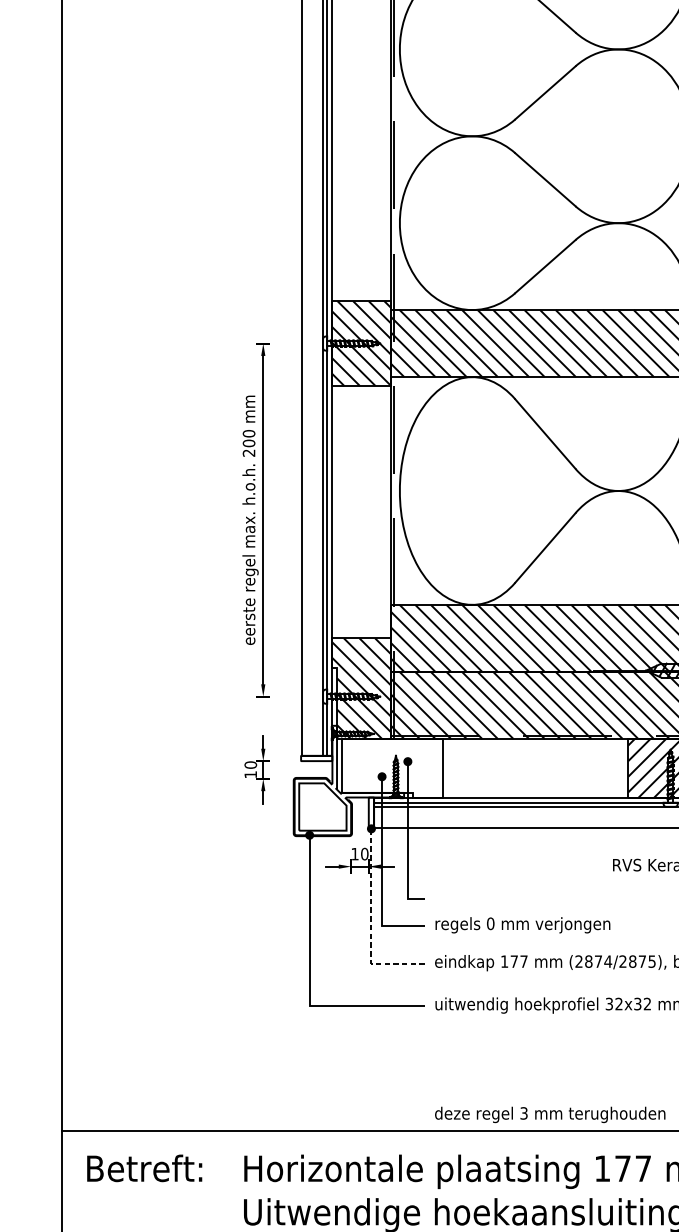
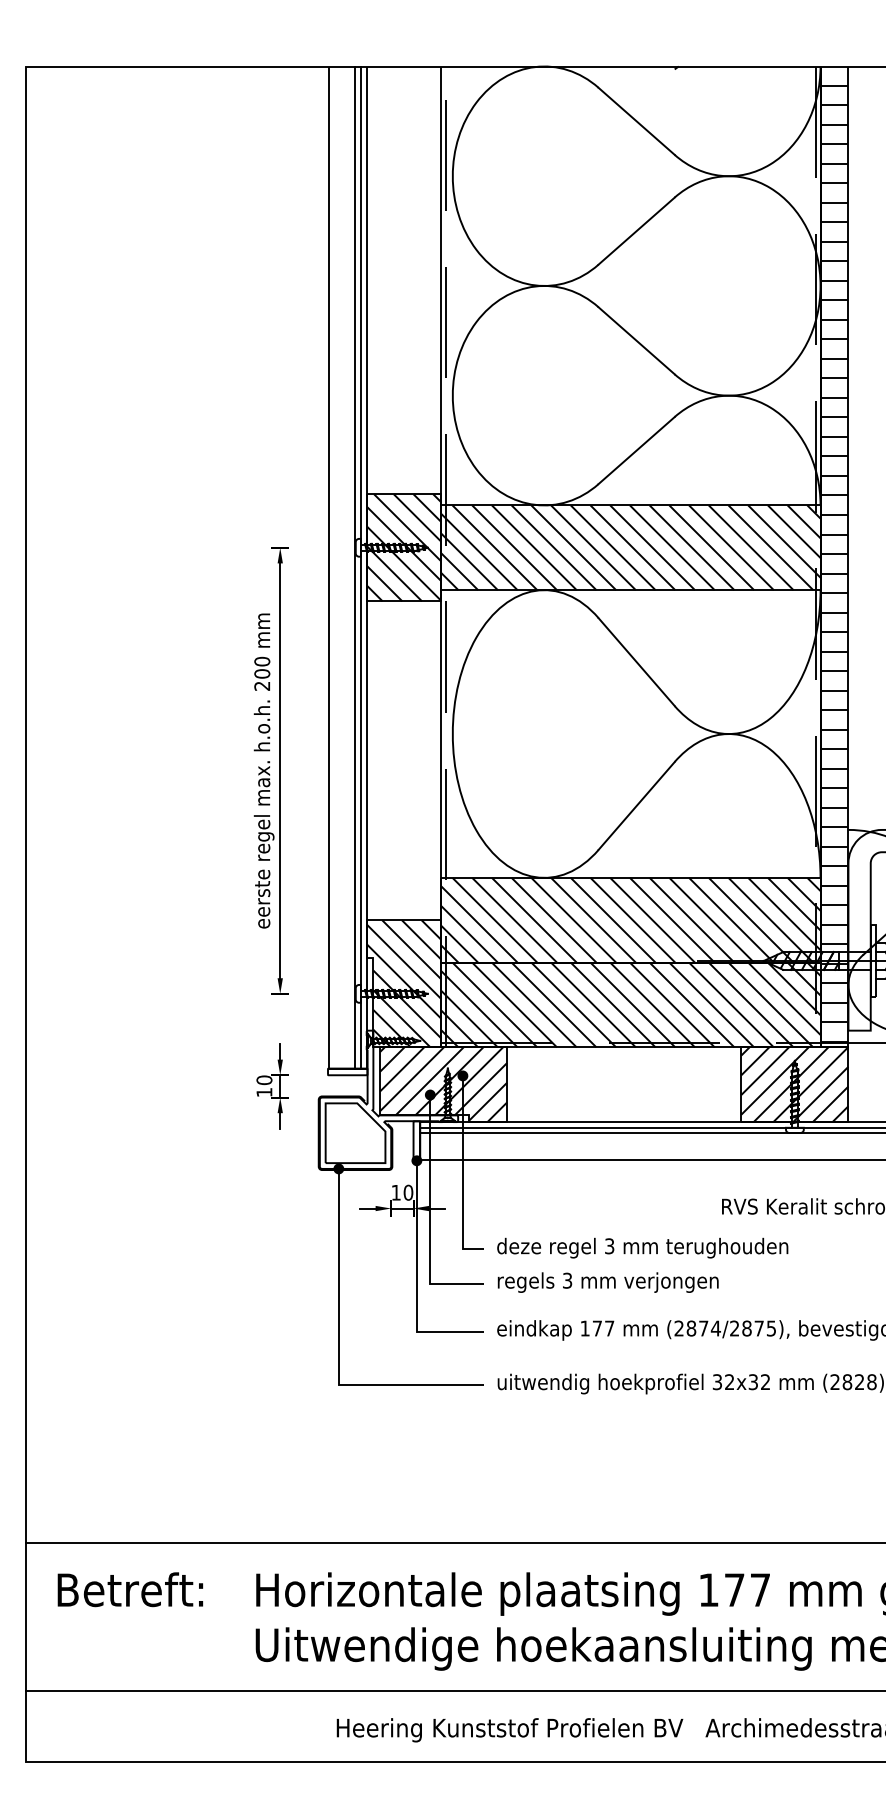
hatch: (392, 768) -> (443, 1084), added
line: (371, 923) -> (416, 1280), dashed -> solid
text: (490, 923) -> (567, 1280), 0 -> 3
text: (550, 1114) -> (642, 1247), moved

